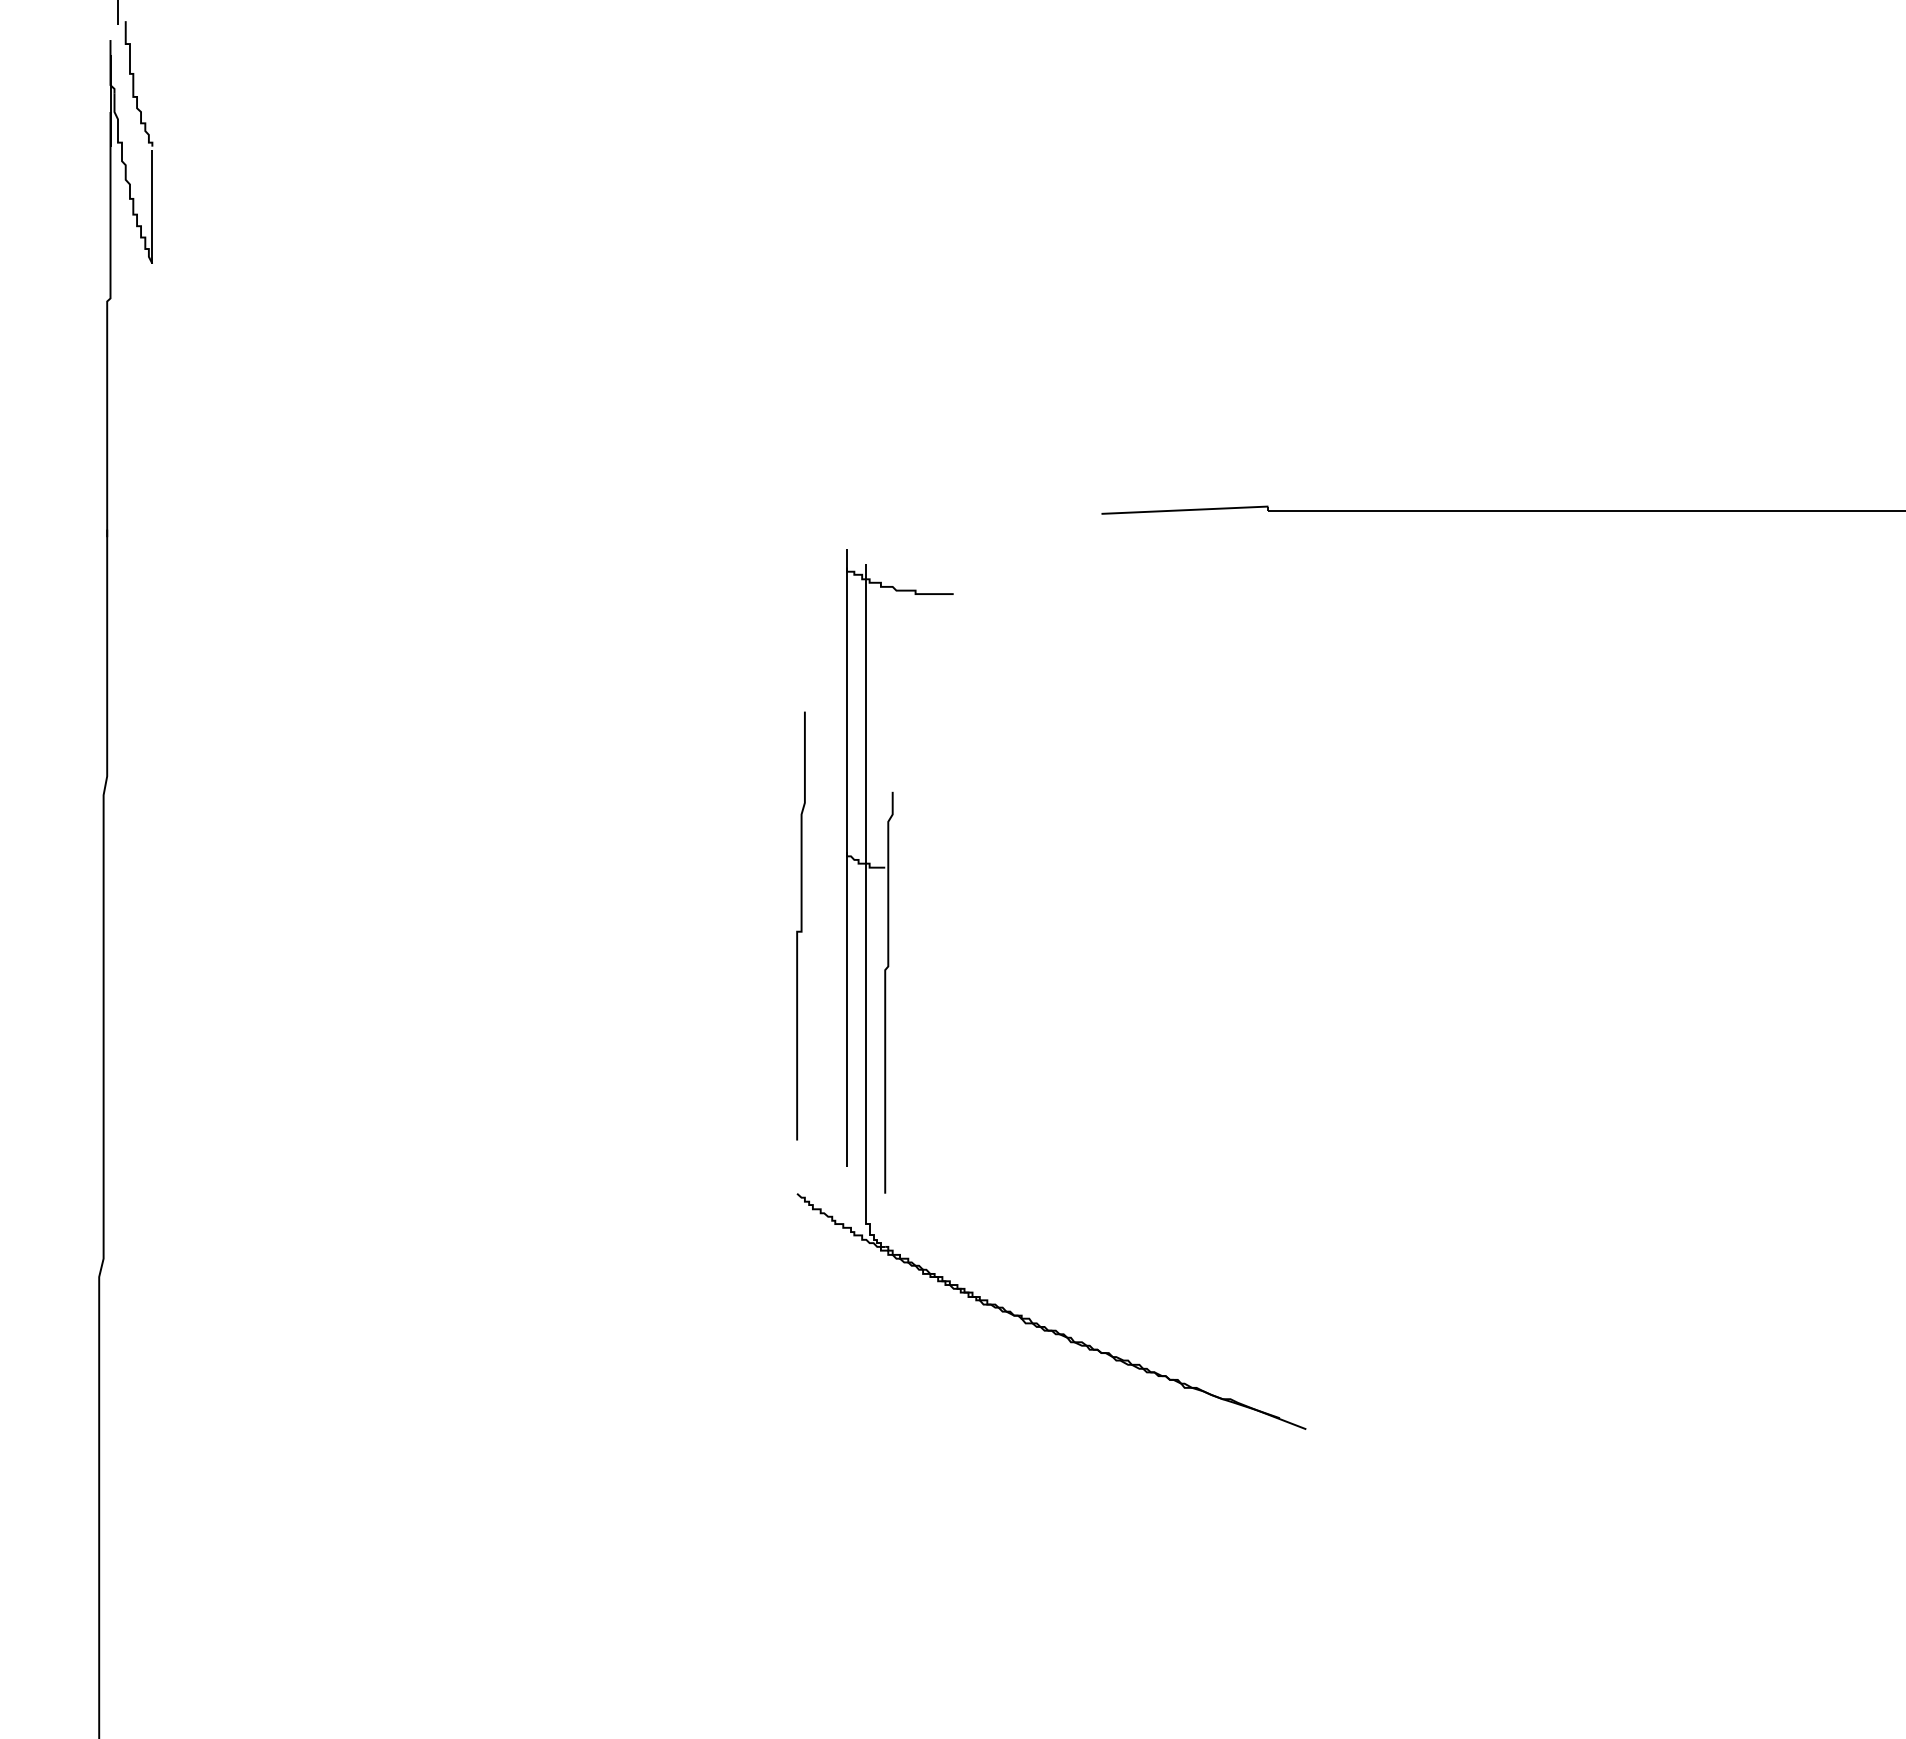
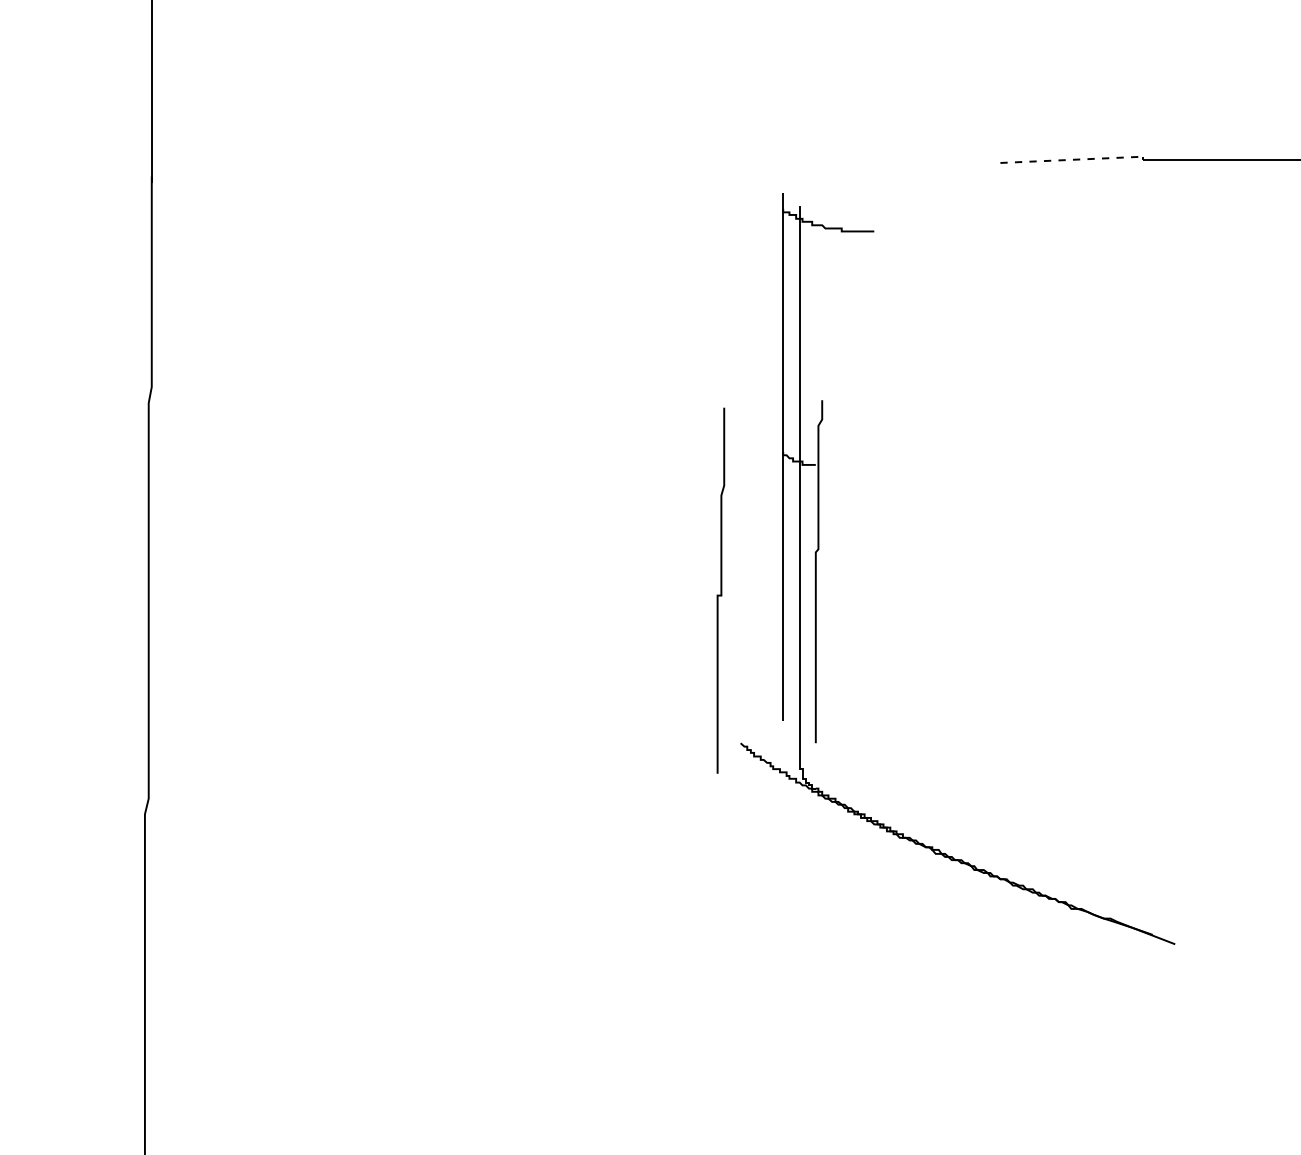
line: (1184, 510) -> (1071, 160), solid -> dashed
curve: (800, 925) -> (720, 590), moved

